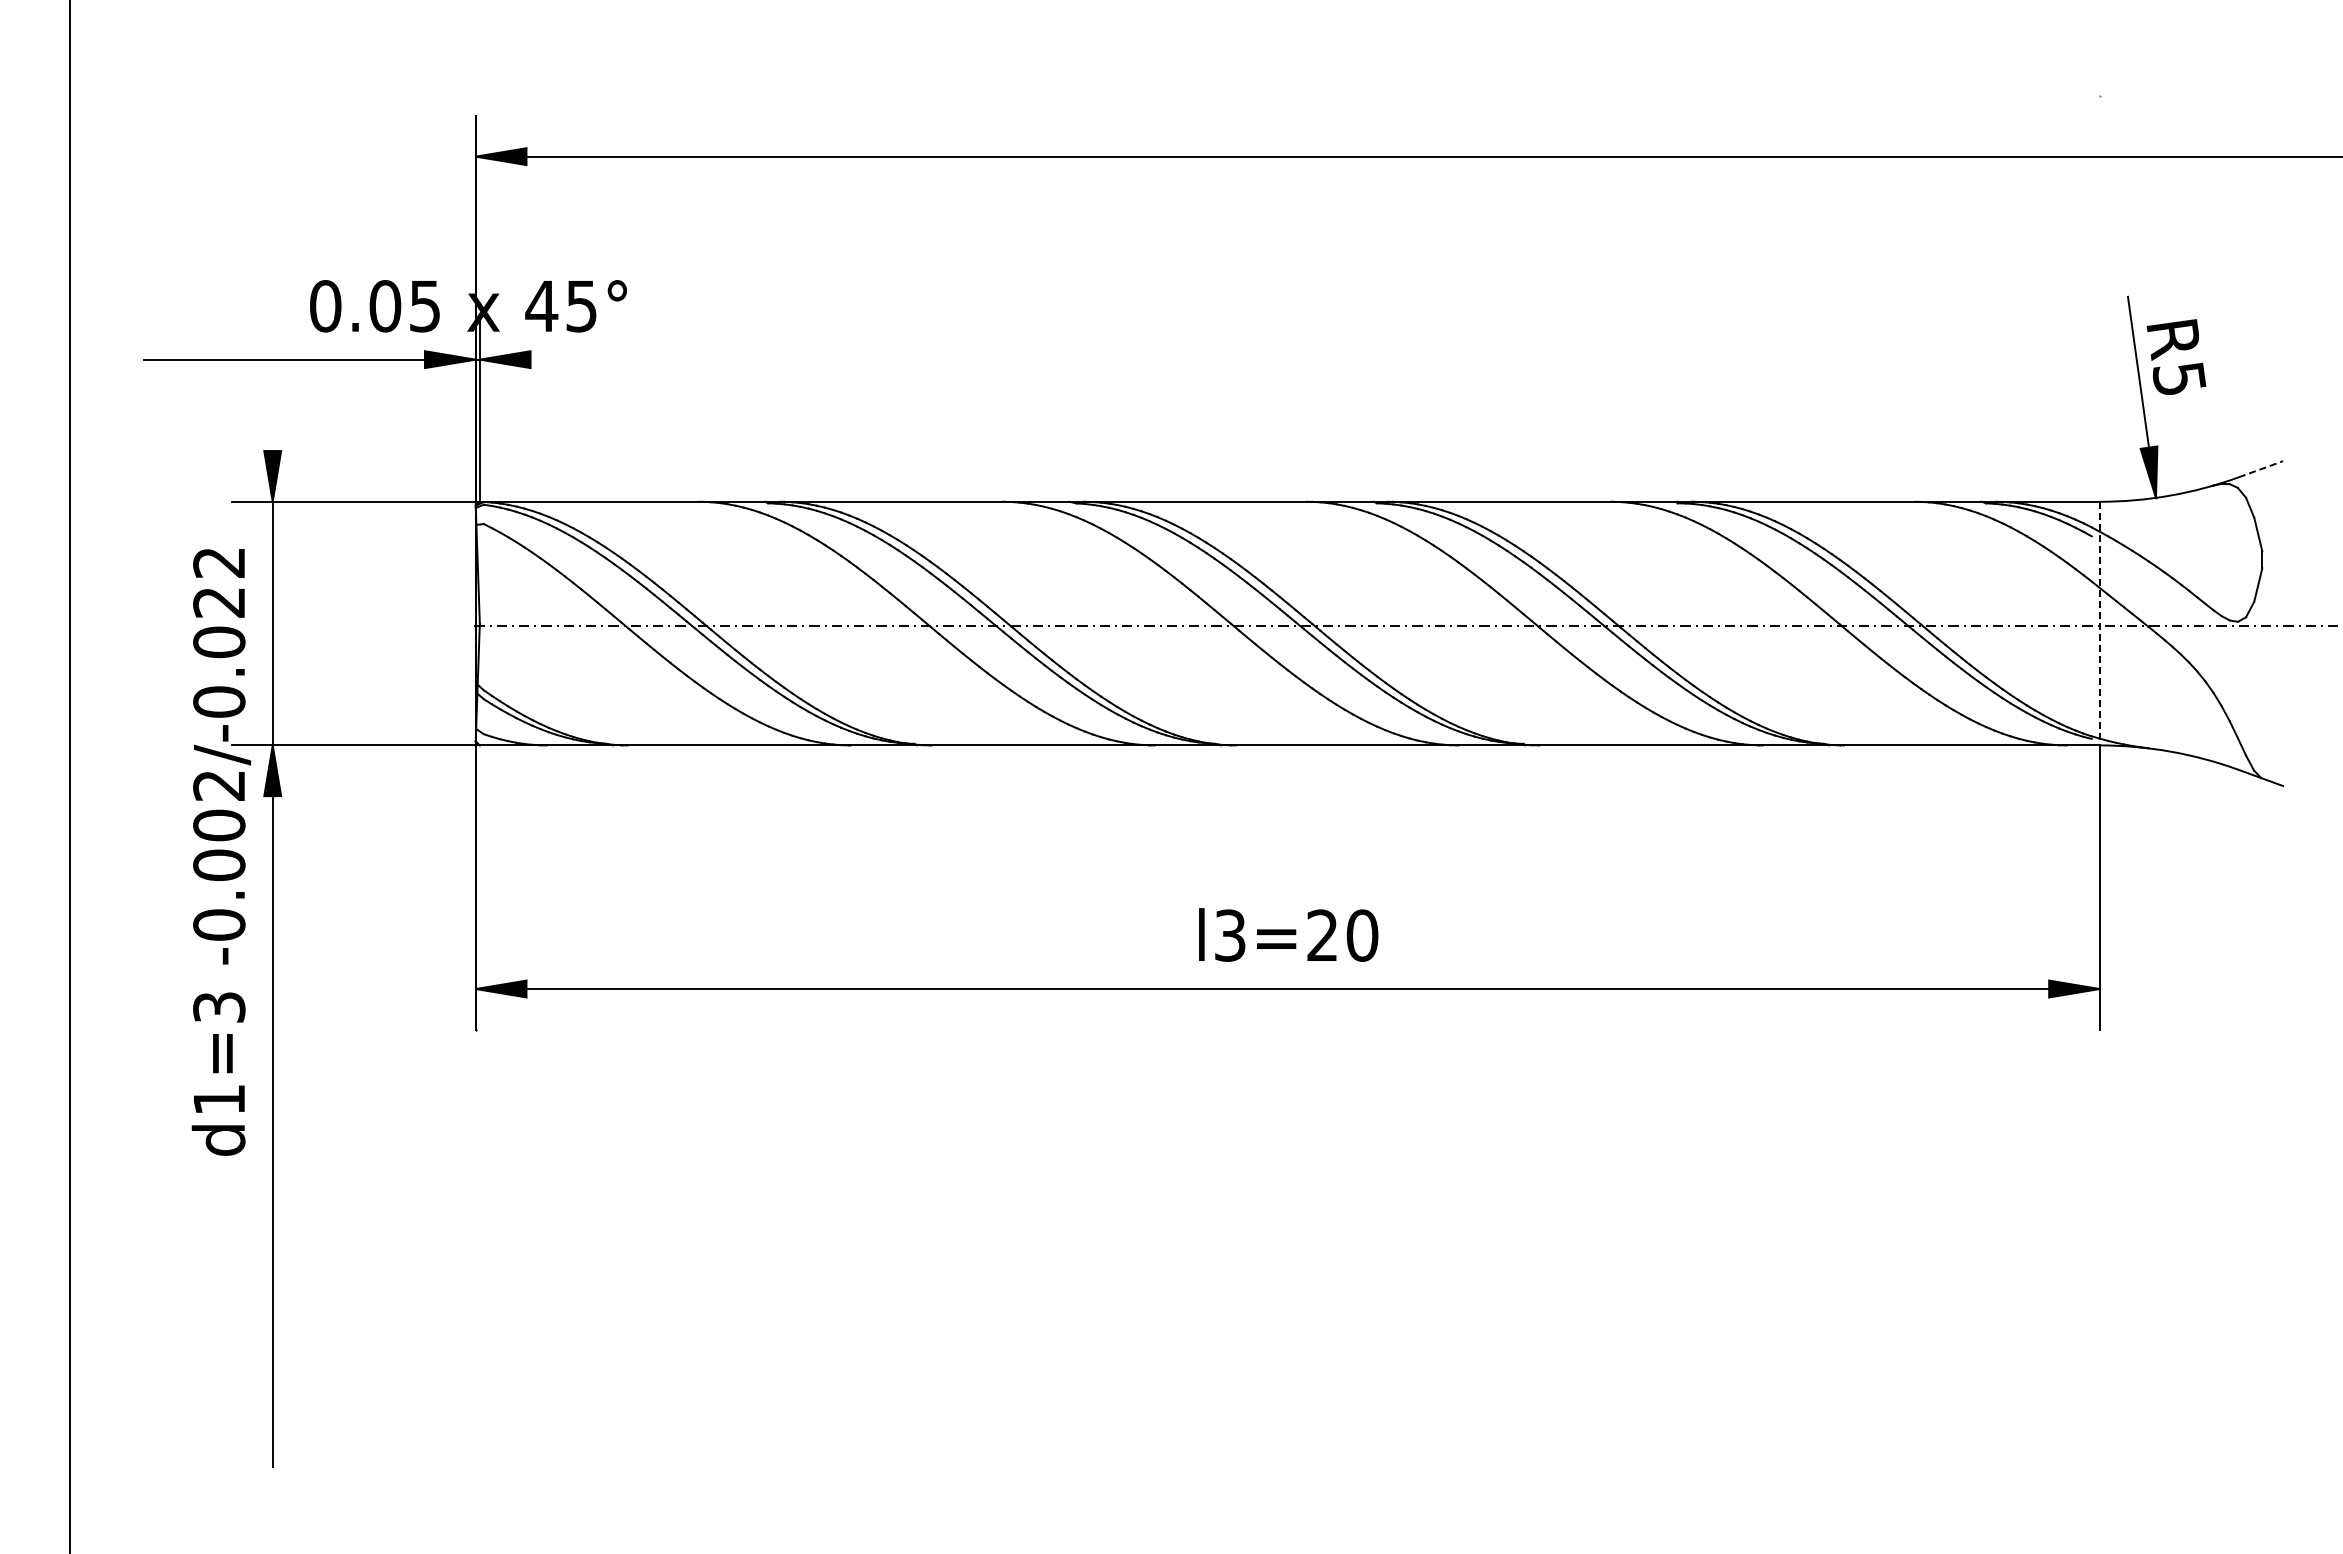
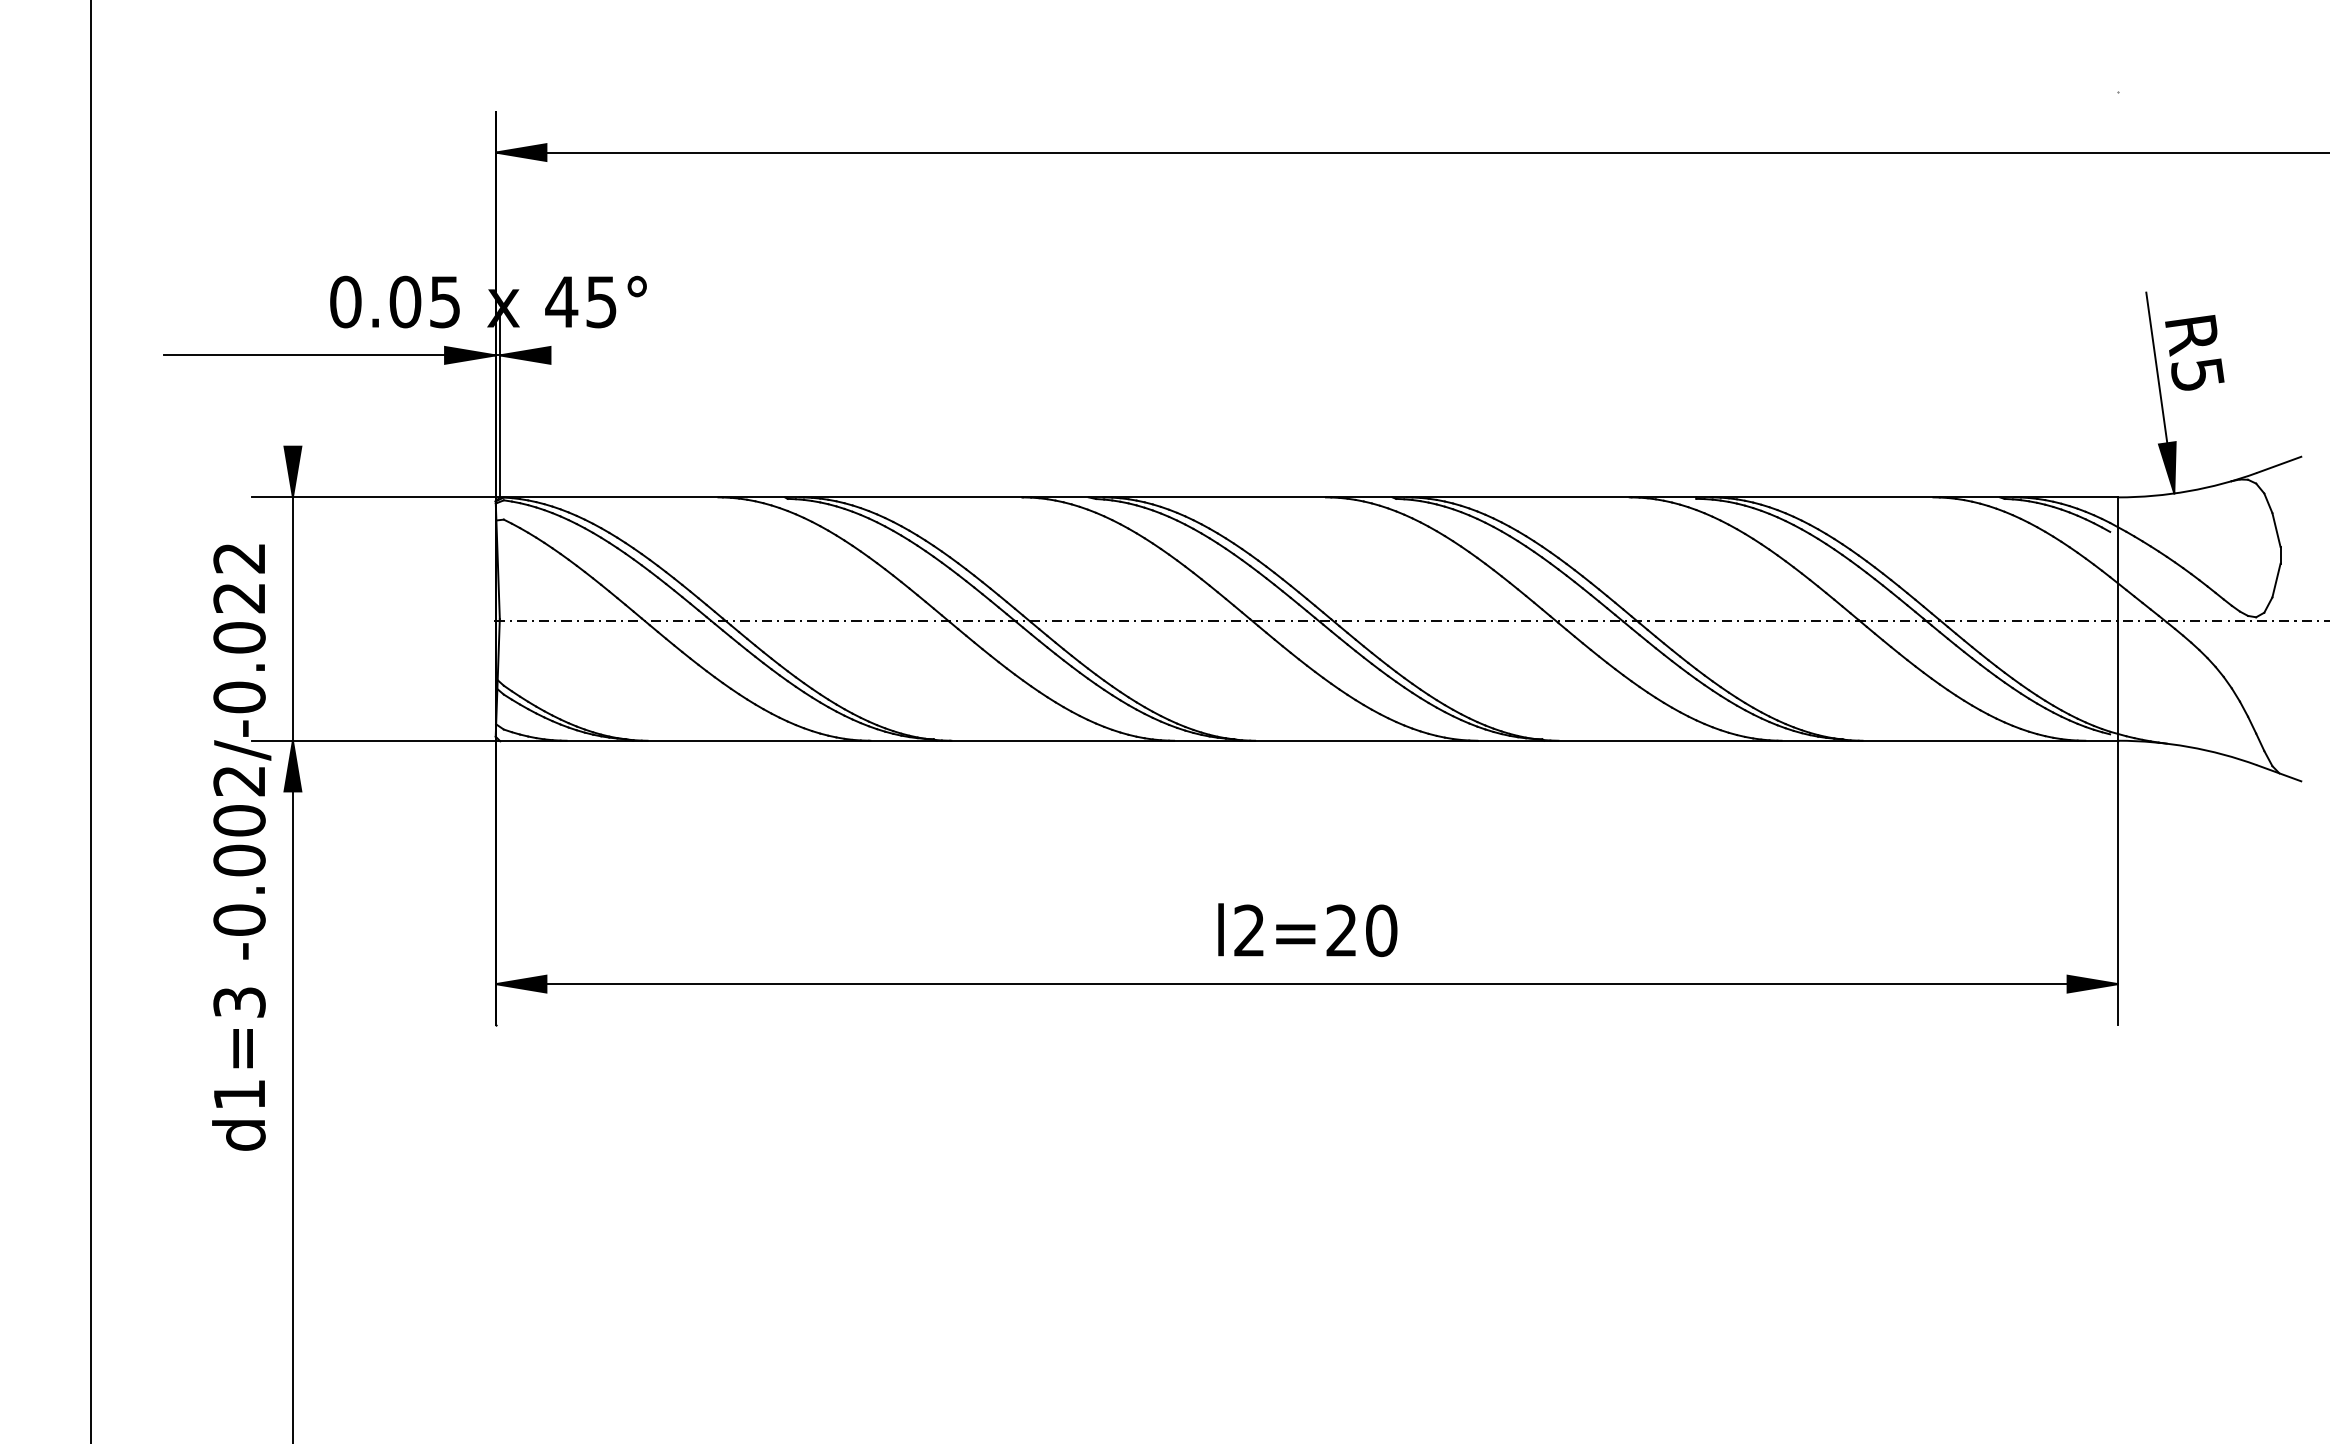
line: (2260, 469) -> (2278, 465), dashed -> solid
line: (2099, 623) -> (2117, 618), dashed -> solid
text: (1230, 935) -> (1249, 930), l3=20 -> l2=20

